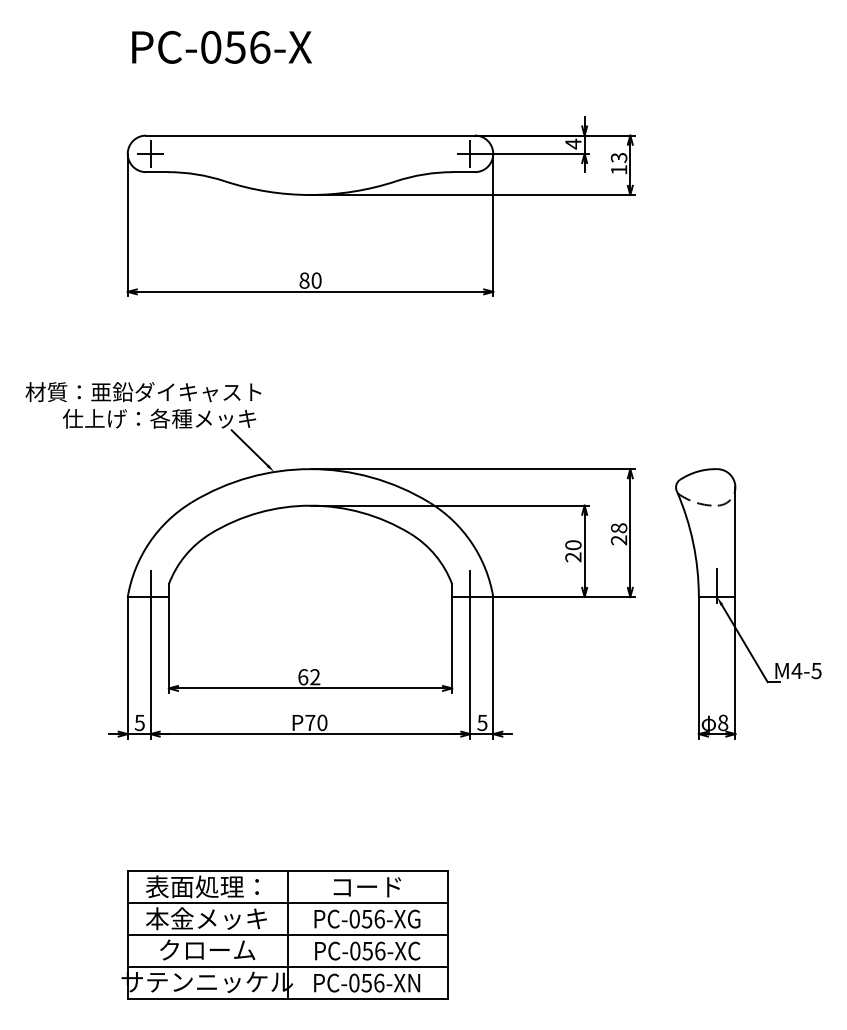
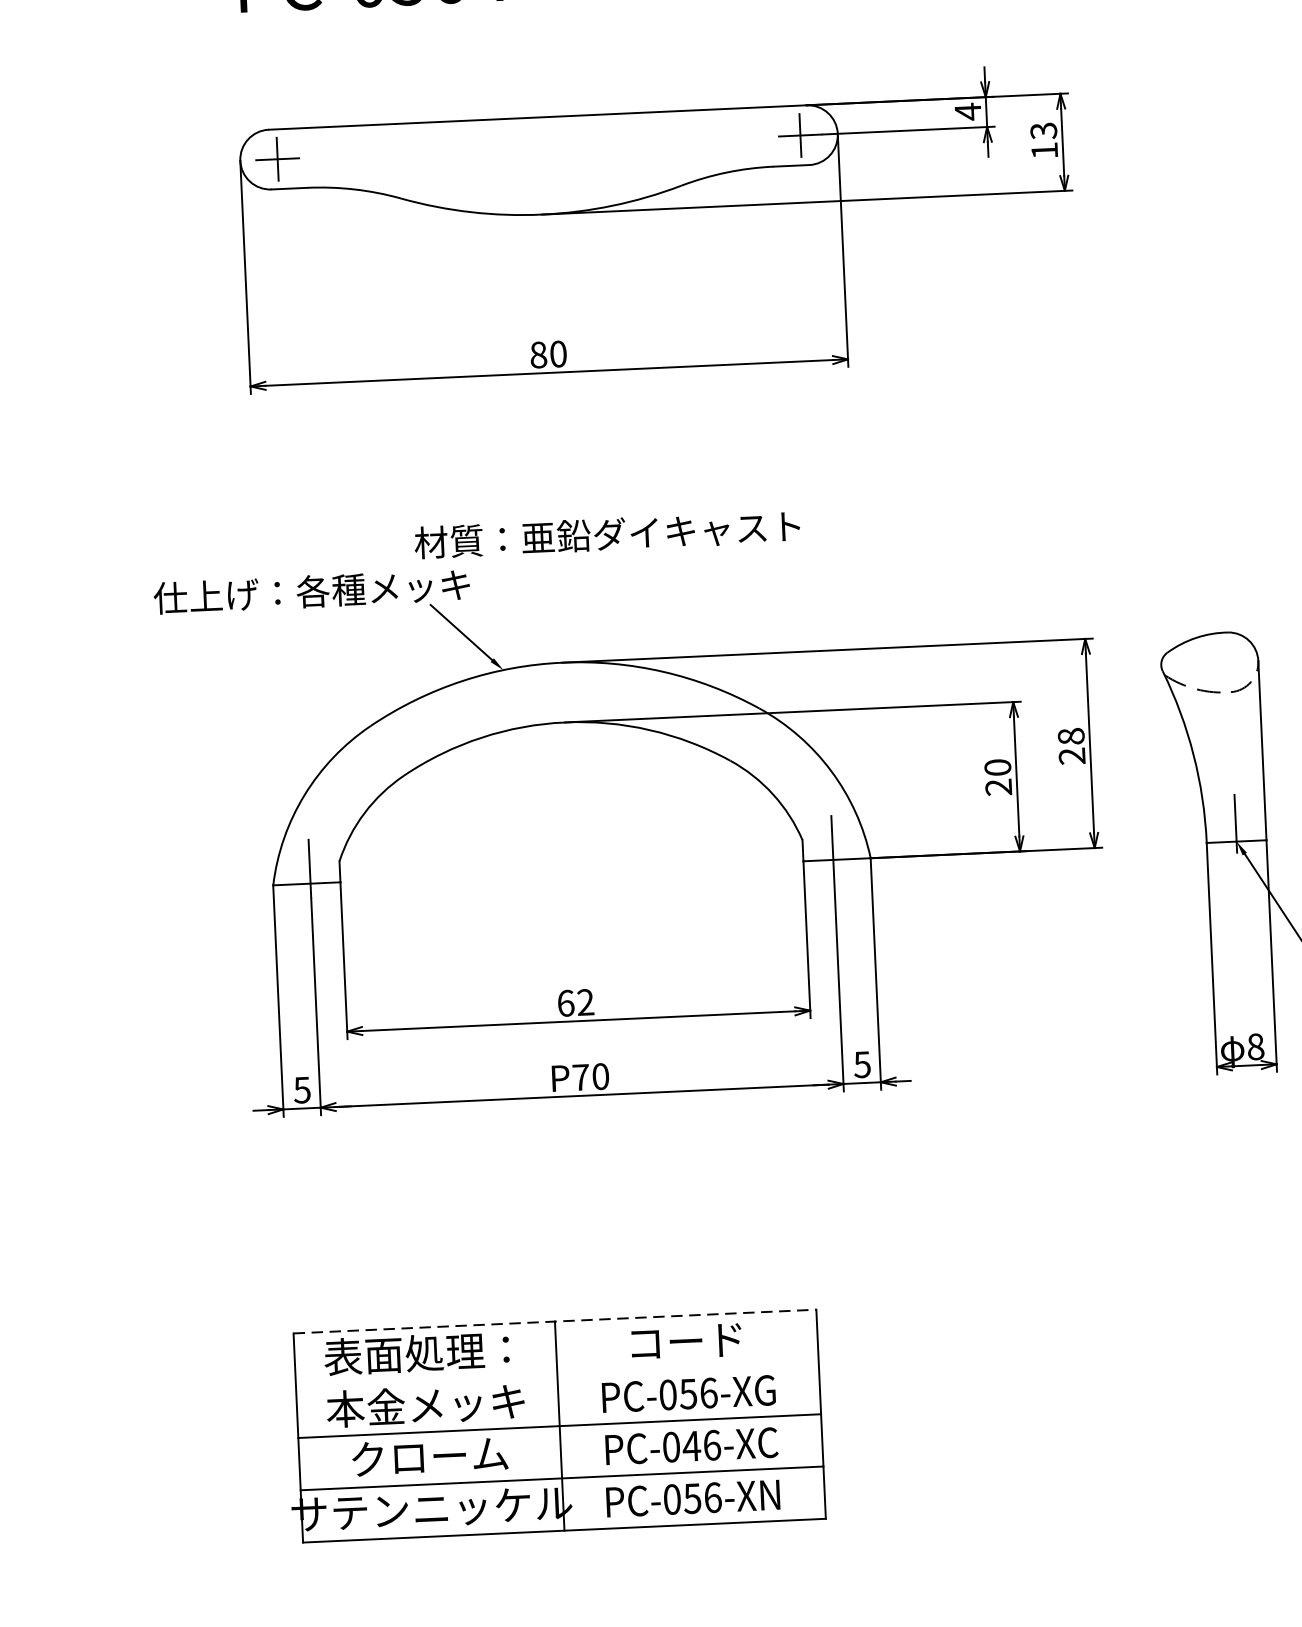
text: (143, 392) -> (607, 535), moved
line: (287, 871) -> (554, 1322), solid -> dashed
line: (287, 903) -> (557, 1374), removed
text: (367, 951) -> (691, 1446), PC-056-XC -> PC-046-XC

